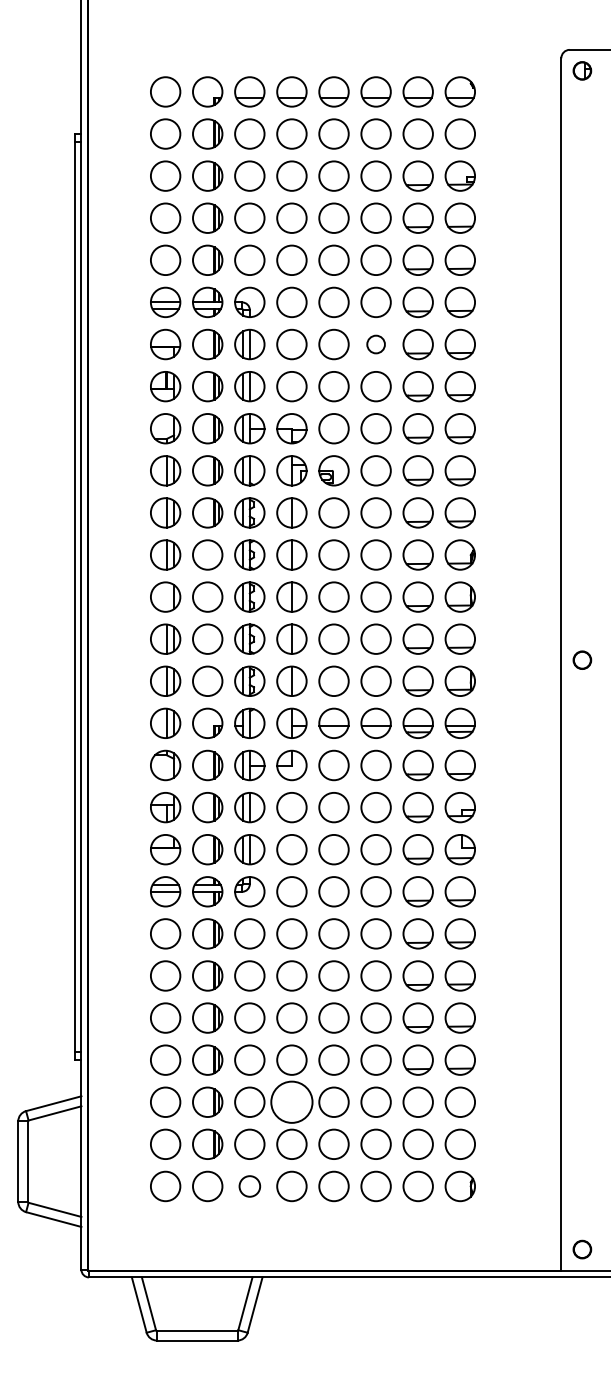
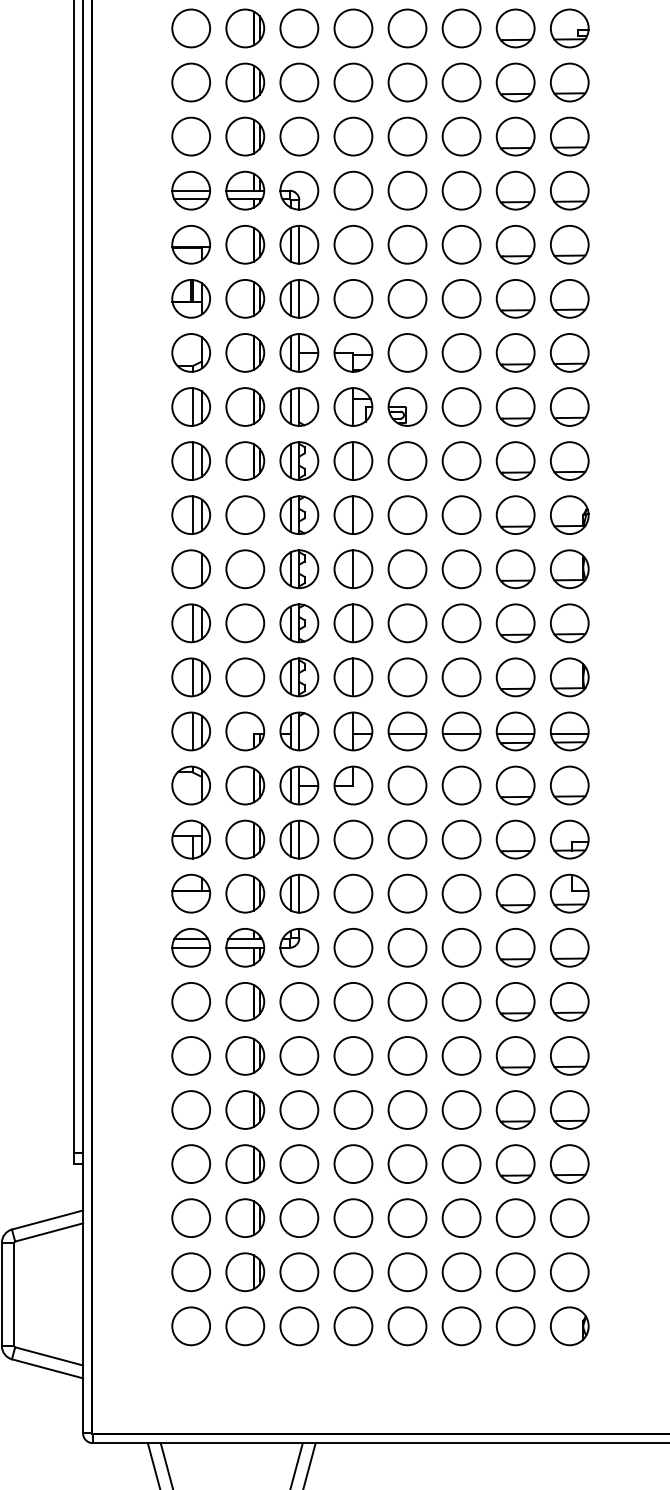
circle: (375, 344) -> (460, 244), size x1.67
circle: (291, 1102) -> (352, 1218), size x0.71
circle: (249, 1186) -> (298, 1326), size x1.43

